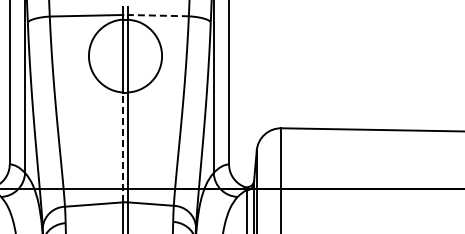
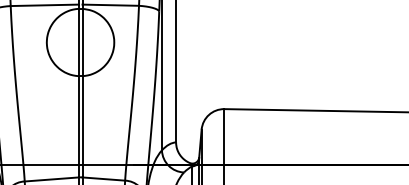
line: (158, 15) -> (111, 5), dashed -> solid
line: (123, 147) -> (78, 126), dashed -> solid

